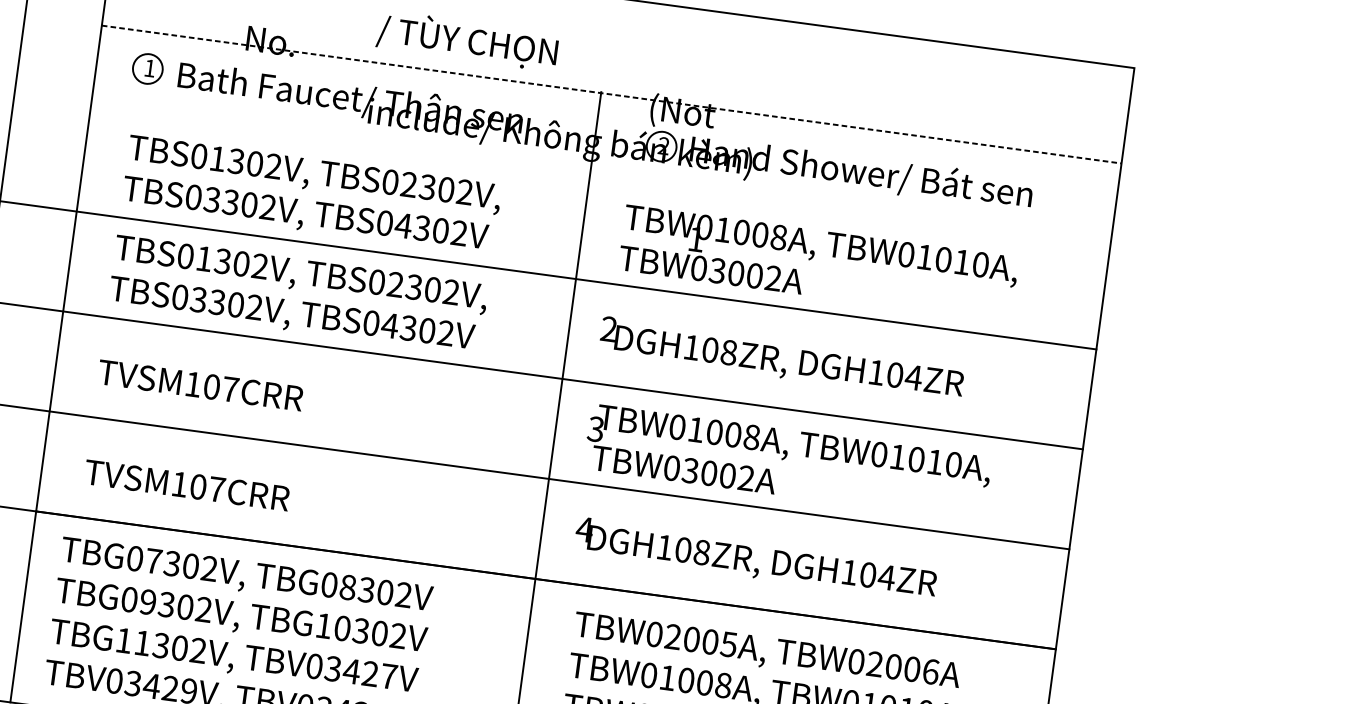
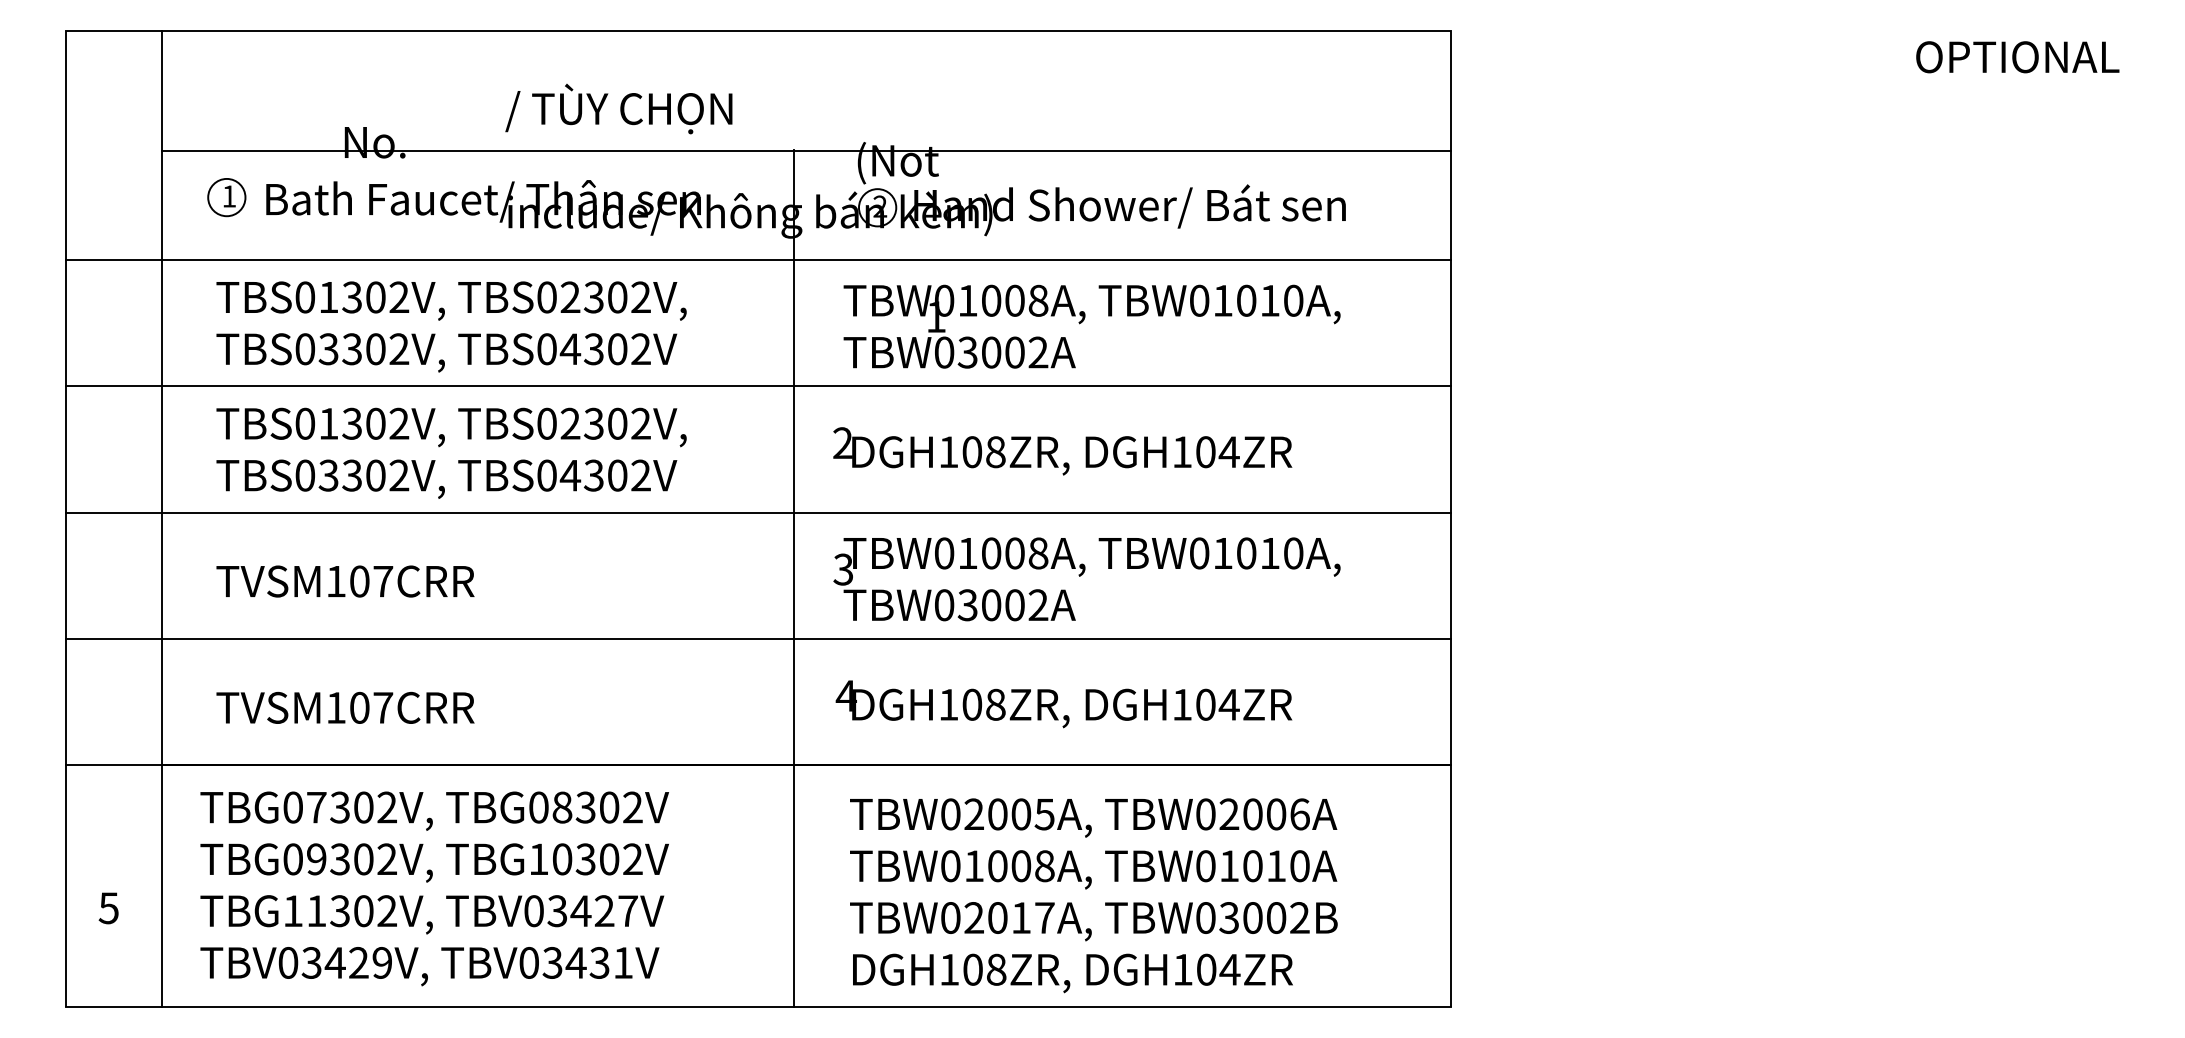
line: (612, 94) -> (807, 151), dashed -> solid
line: (561, 175) -> (758, 260), added

